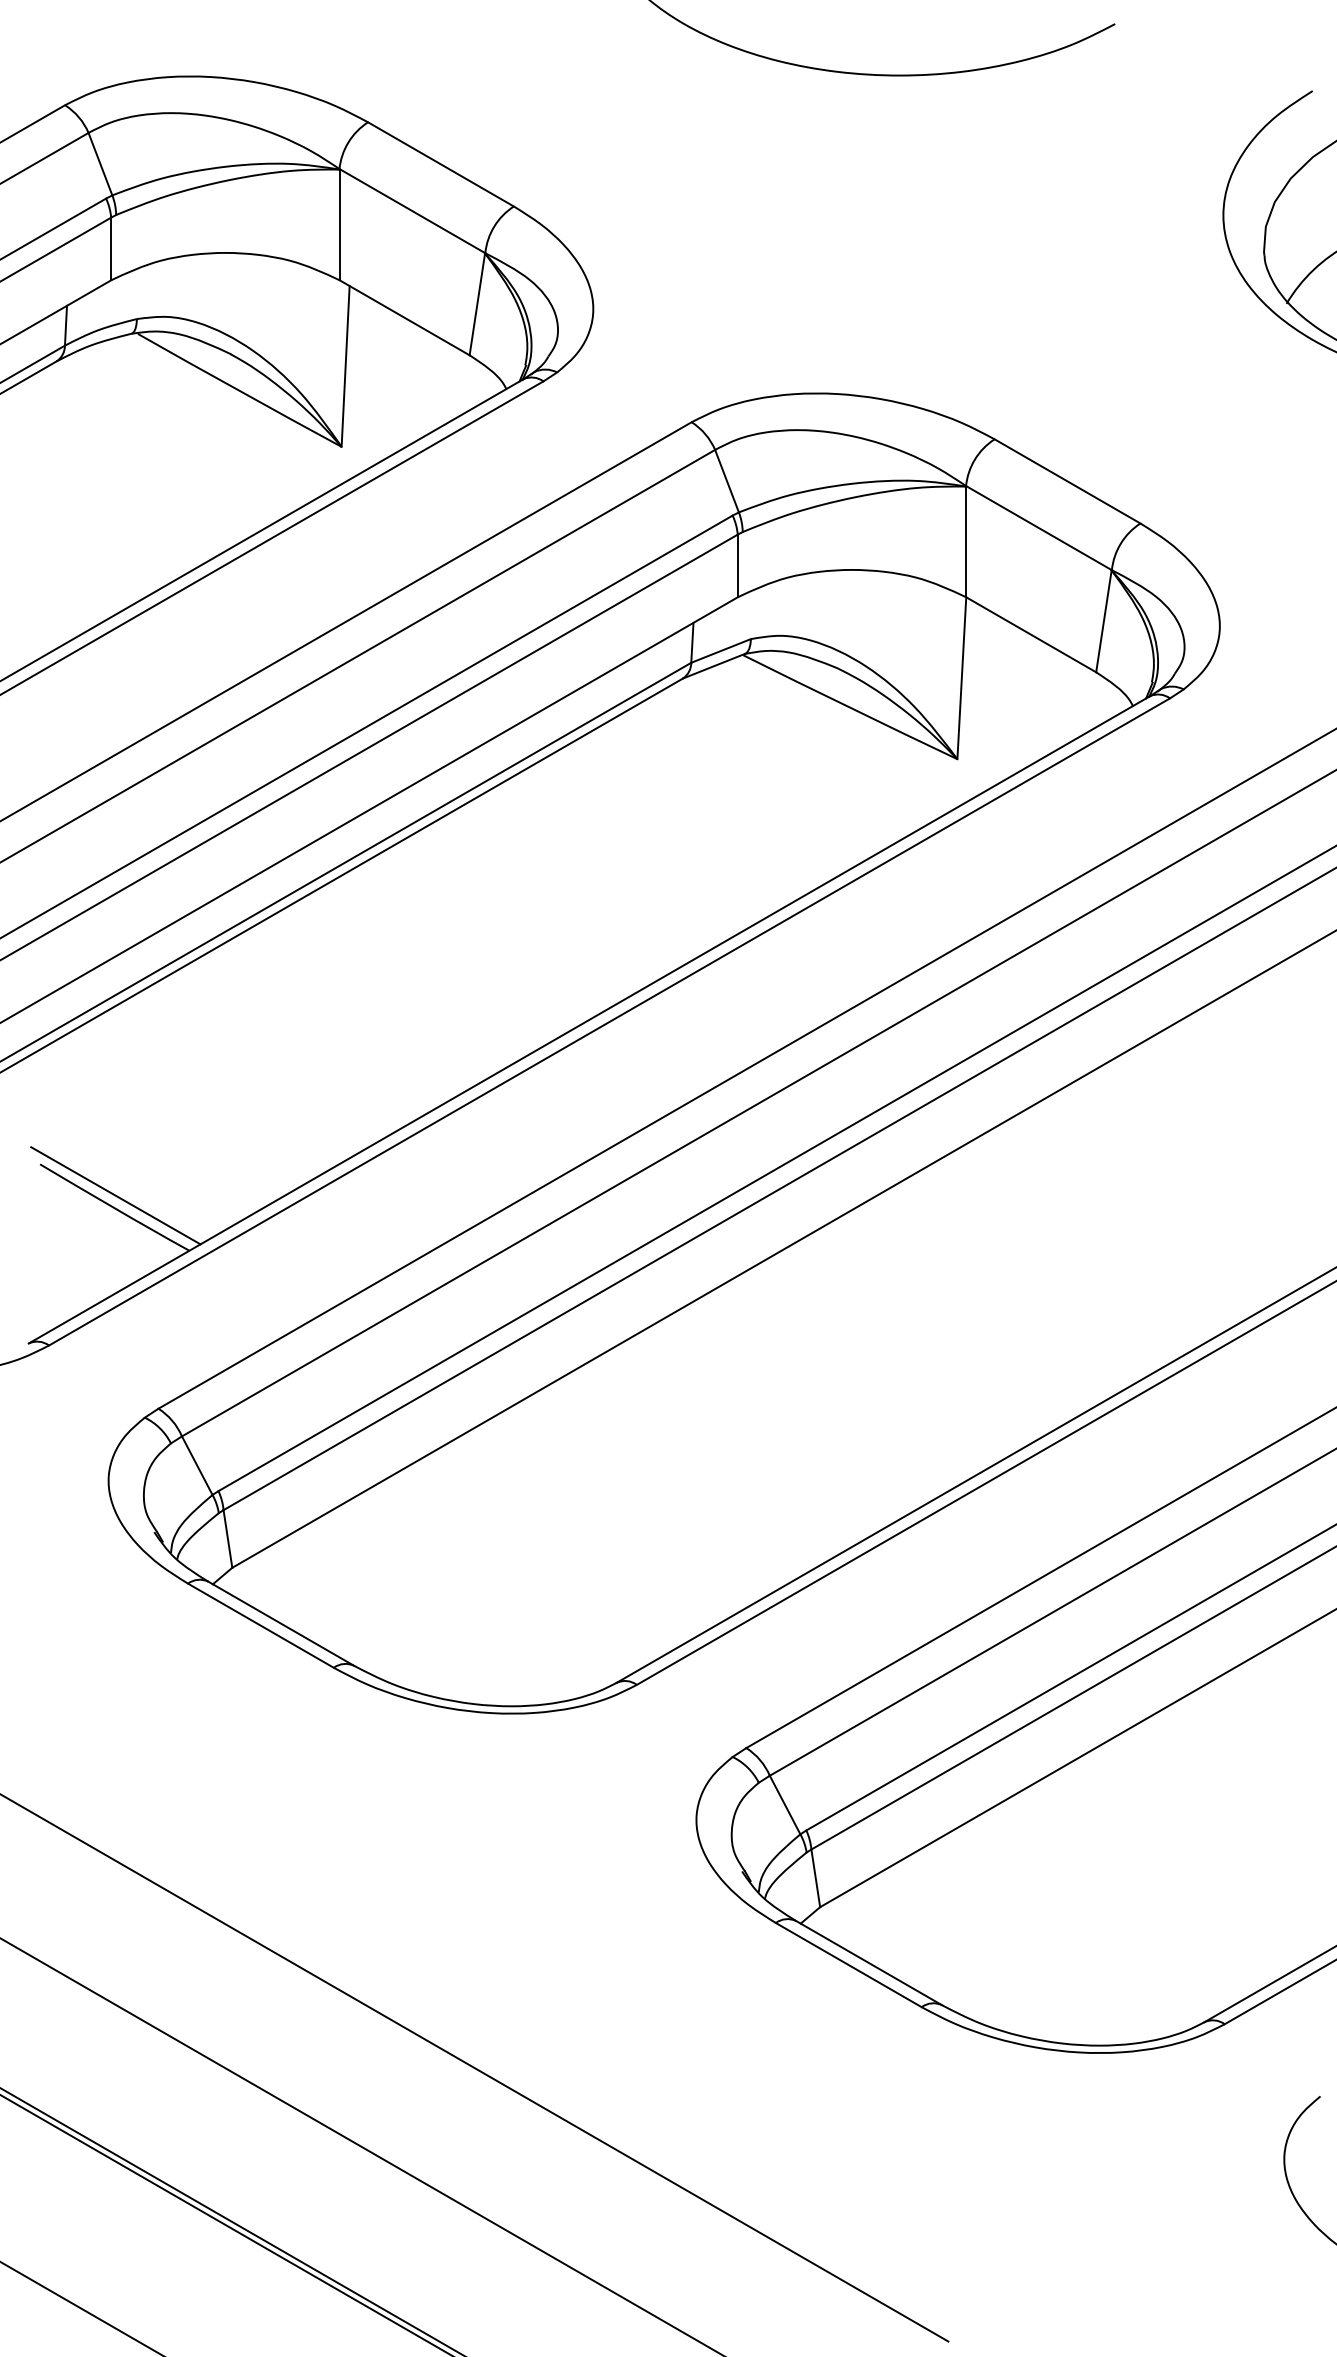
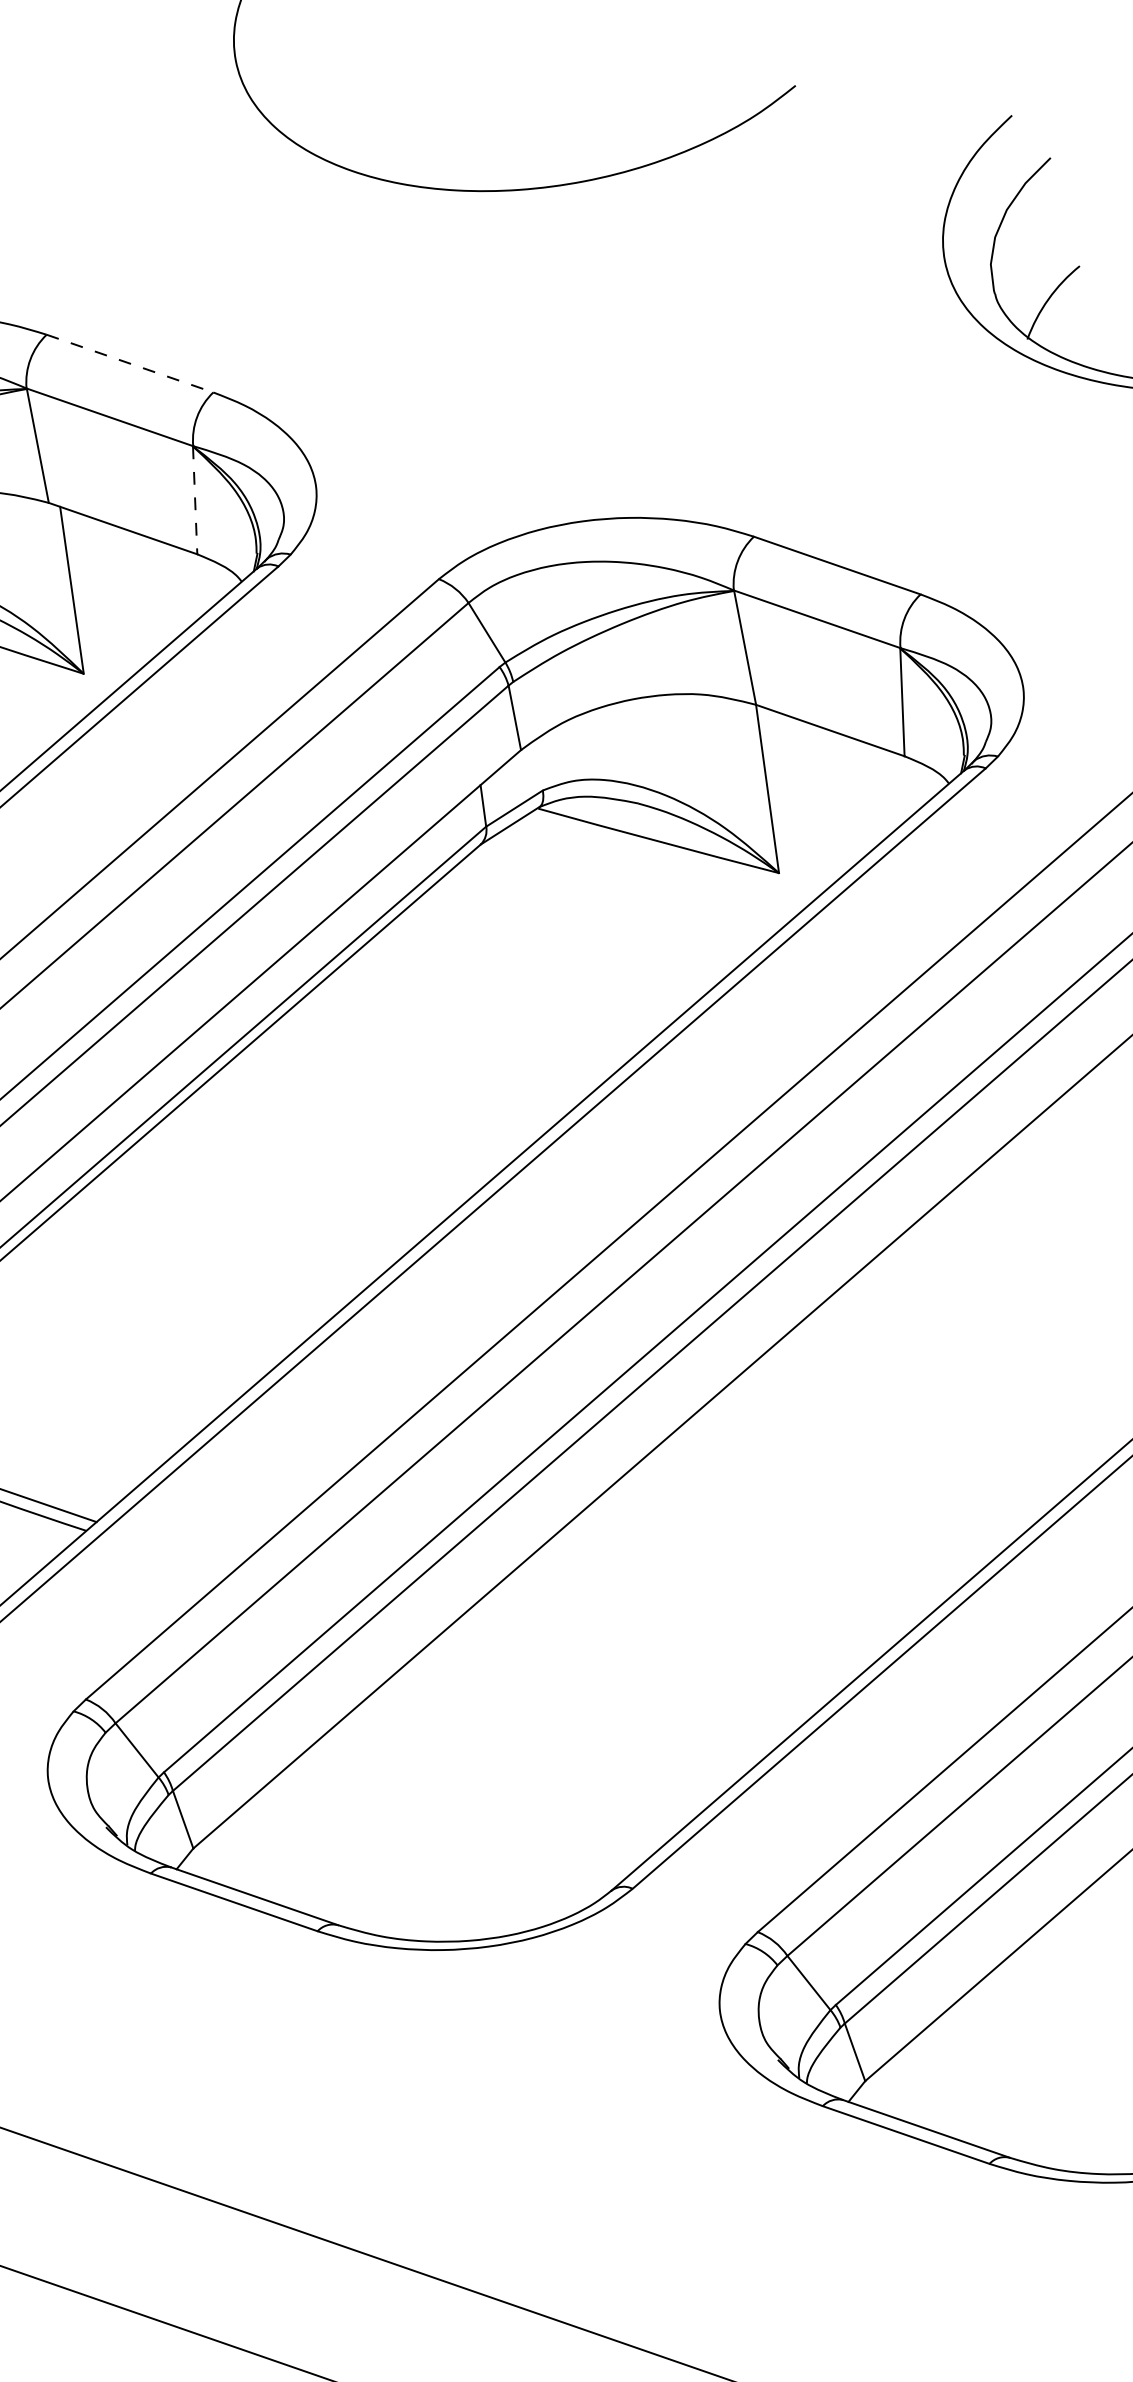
line: (441, 164) -> (130, 363), solid -> dashed
line: (477, 304) -> (195, 500), solid -> dashed

